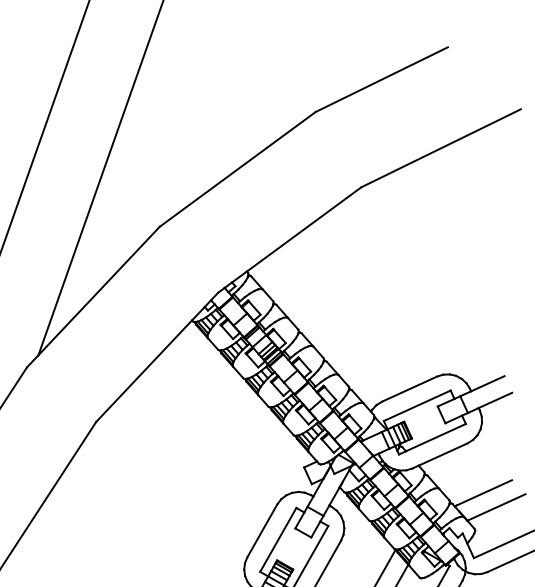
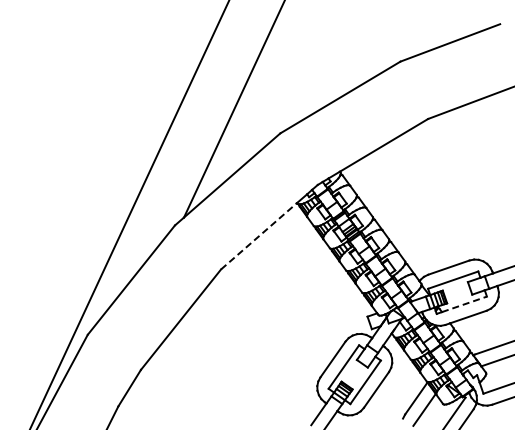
line: (144, 370) -> (259, 235), solid -> dashed
line: (436, 437) -> (464, 304), solid -> dashed

